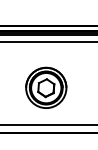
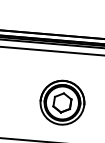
part: (46, 87) -> (62, 102), moved

